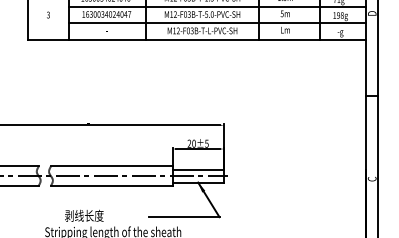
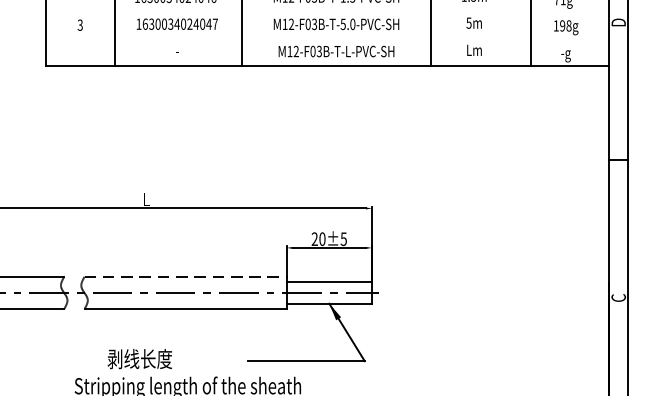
line: (217, 6) -> (361, 10), removed
line: (217, 23) -> (361, 39), removed
line: (111, 166) -> (185, 276), solid -> dashed

